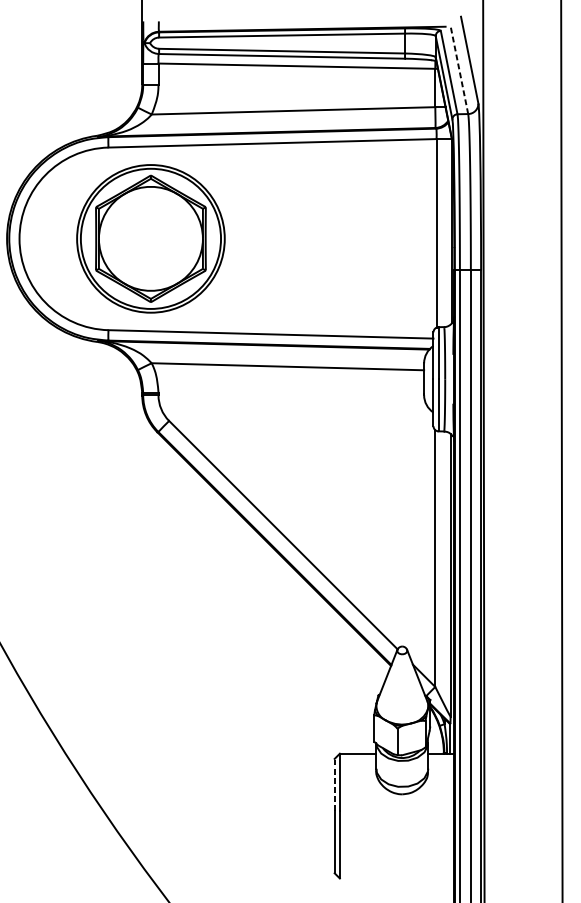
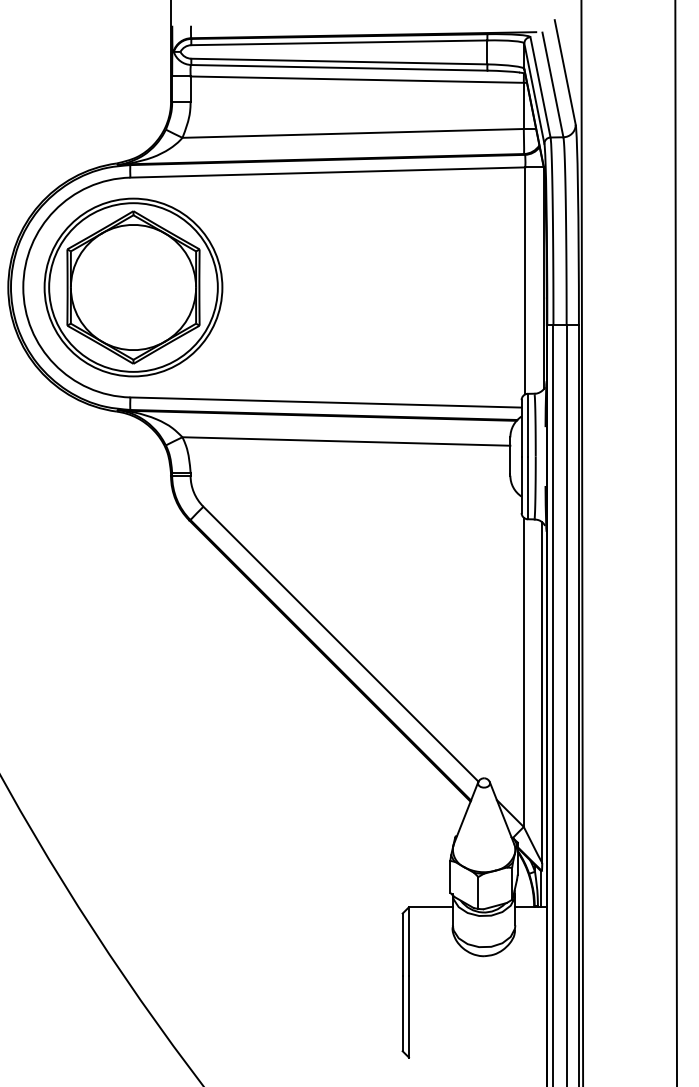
line: (459, 70) -> (552, 84), dashed -> solid
part: (150, 238) -> (133, 287), moved
line: (334, 784) -> (402, 944), dashed -> solid

